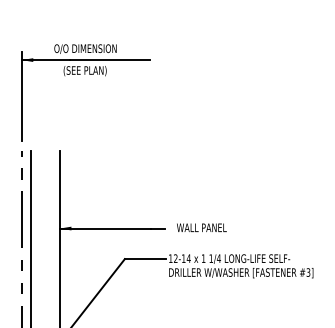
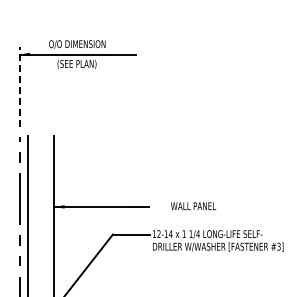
line: (21, 95) -> (19, 86), solid -> dashed
text: (201, 228) -> (193, 206), moved

